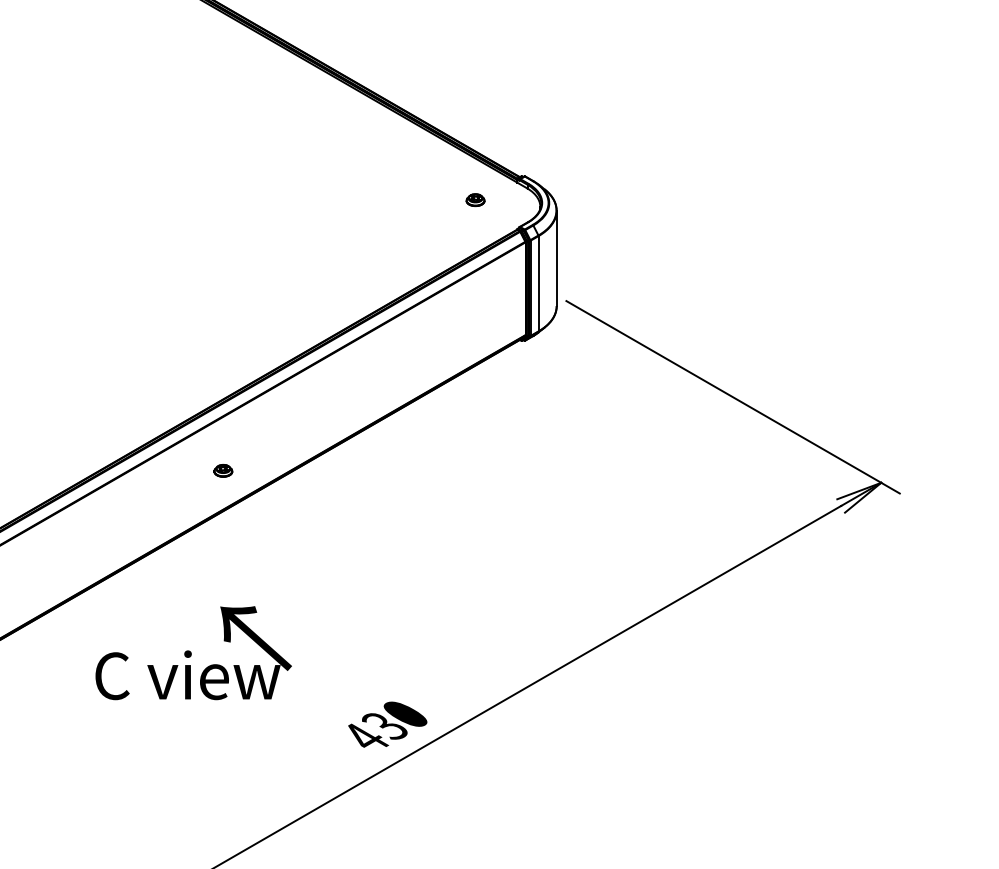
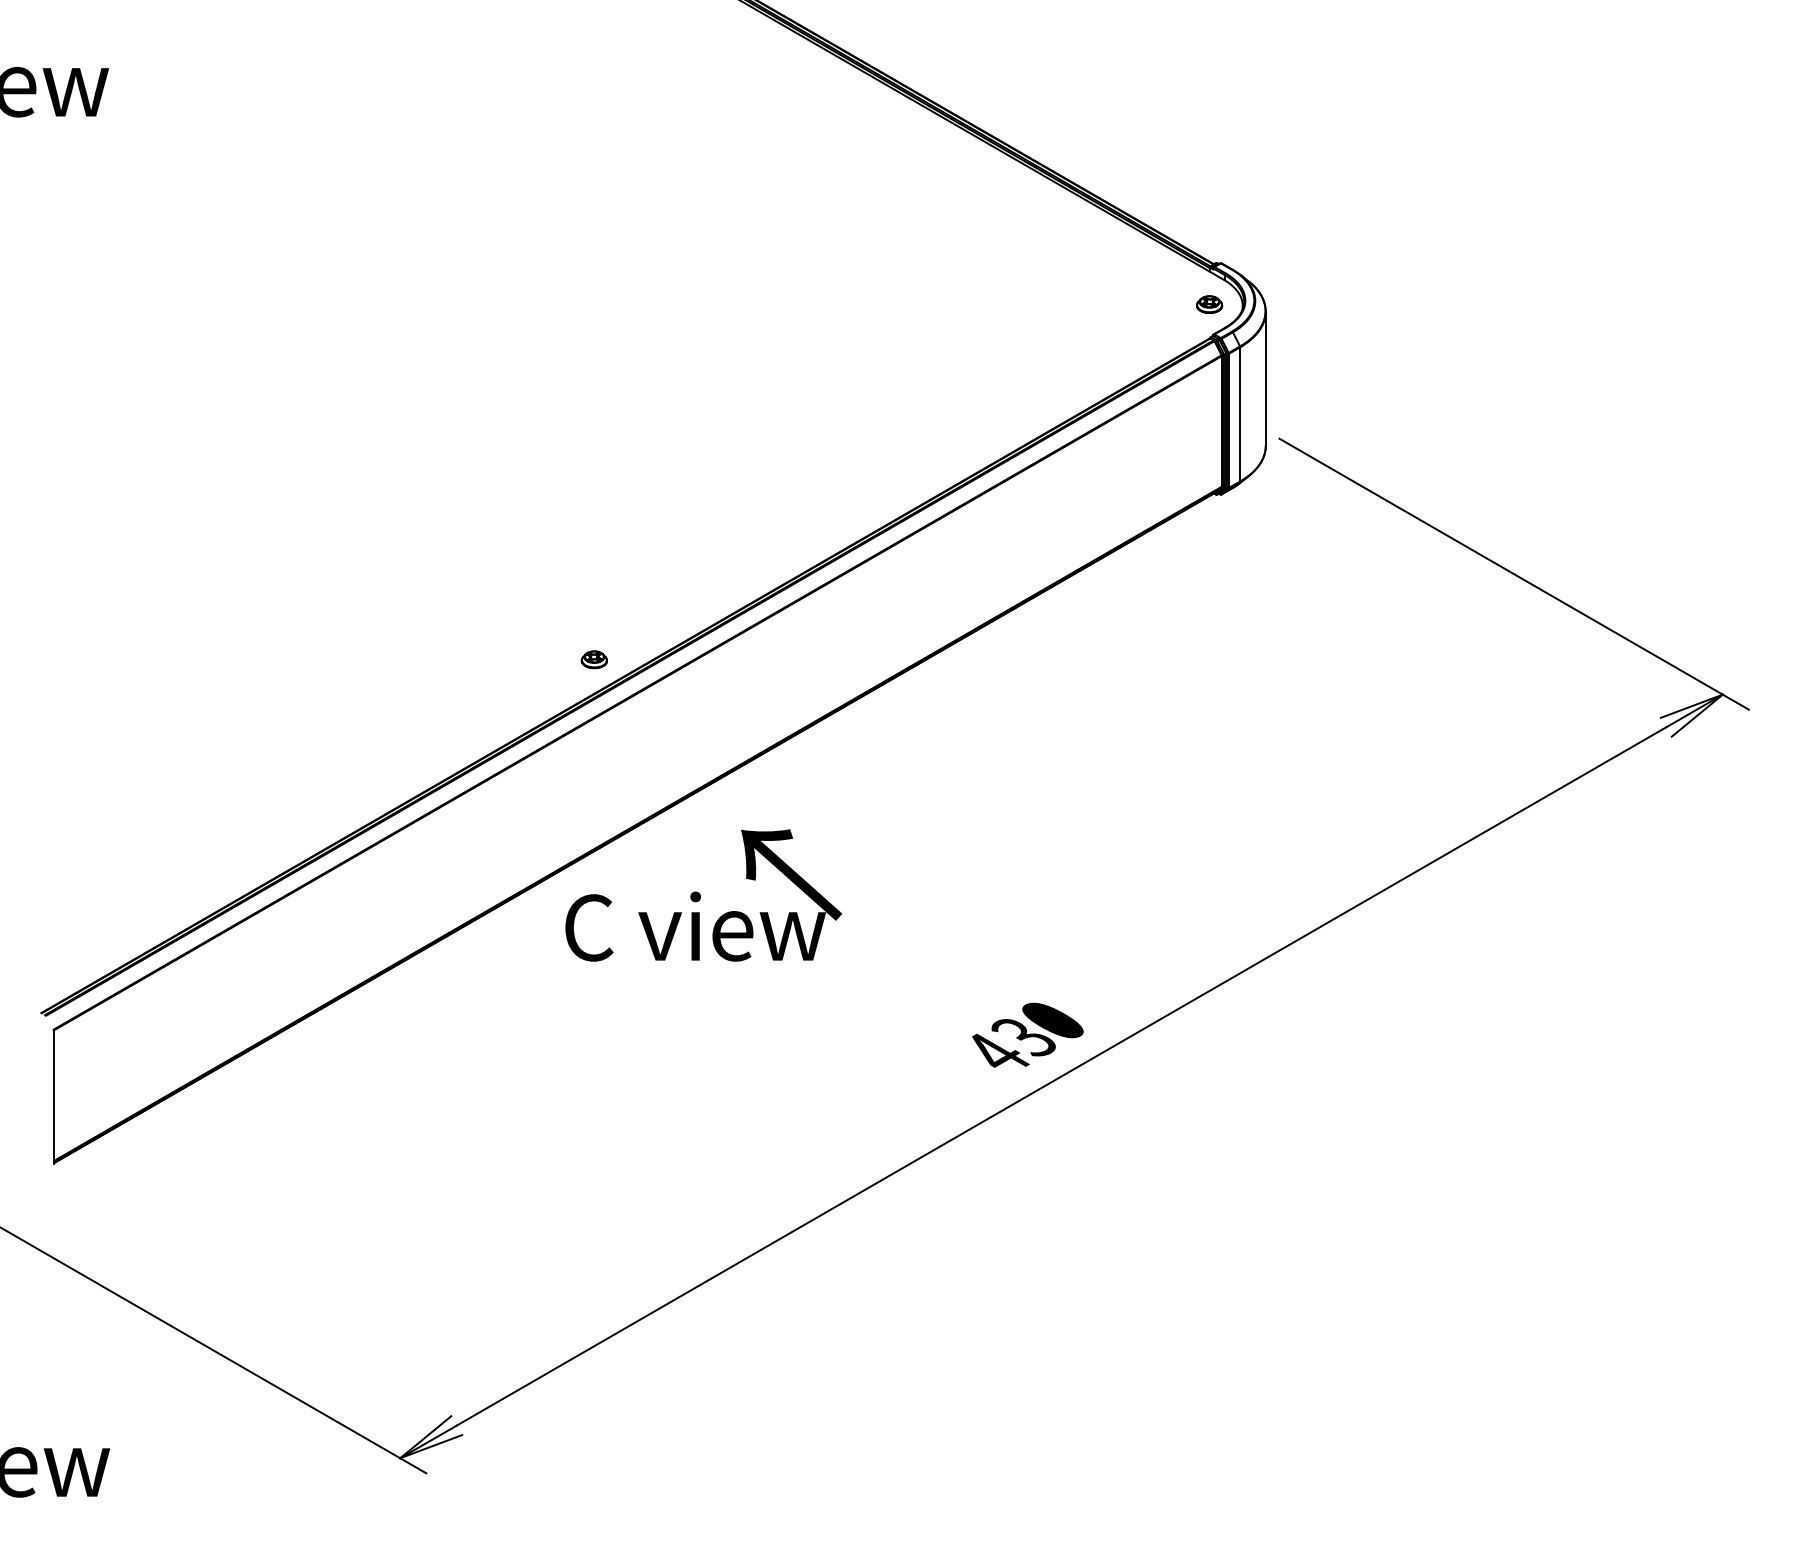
part: (475, 200) -> (1209, 304), moved
part: (222, 470) -> (593, 659), moved
text: (193, 653) -> (703, 895), moved

